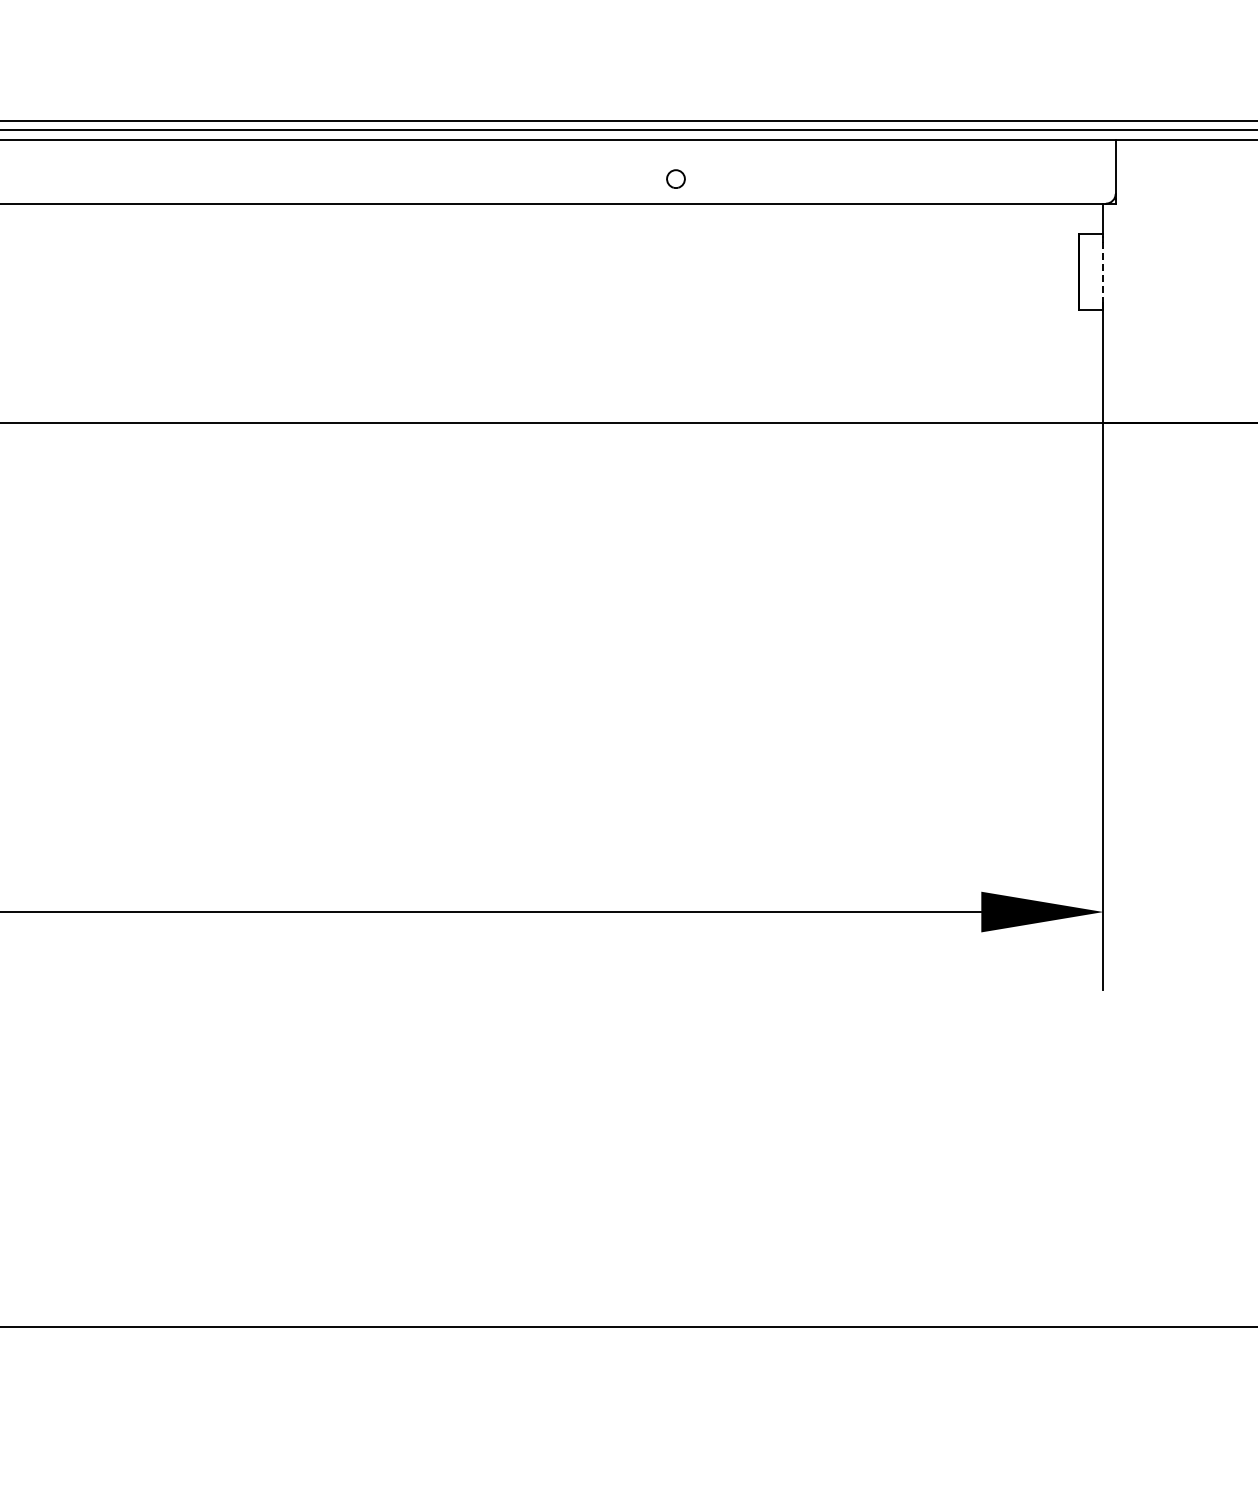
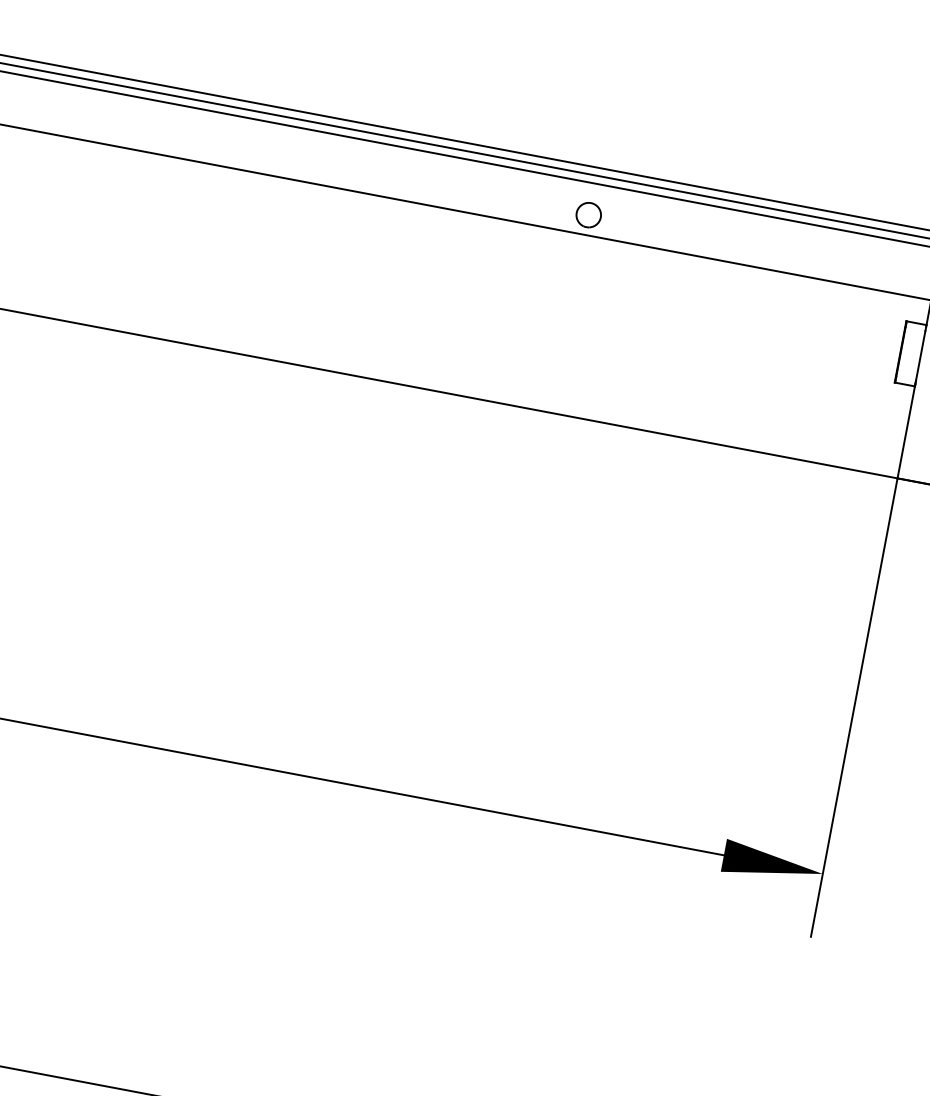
part: (675, 178) -> (588, 214), size x1.67
line: (1103, 272) -> (920, 356), dashed -> solid

